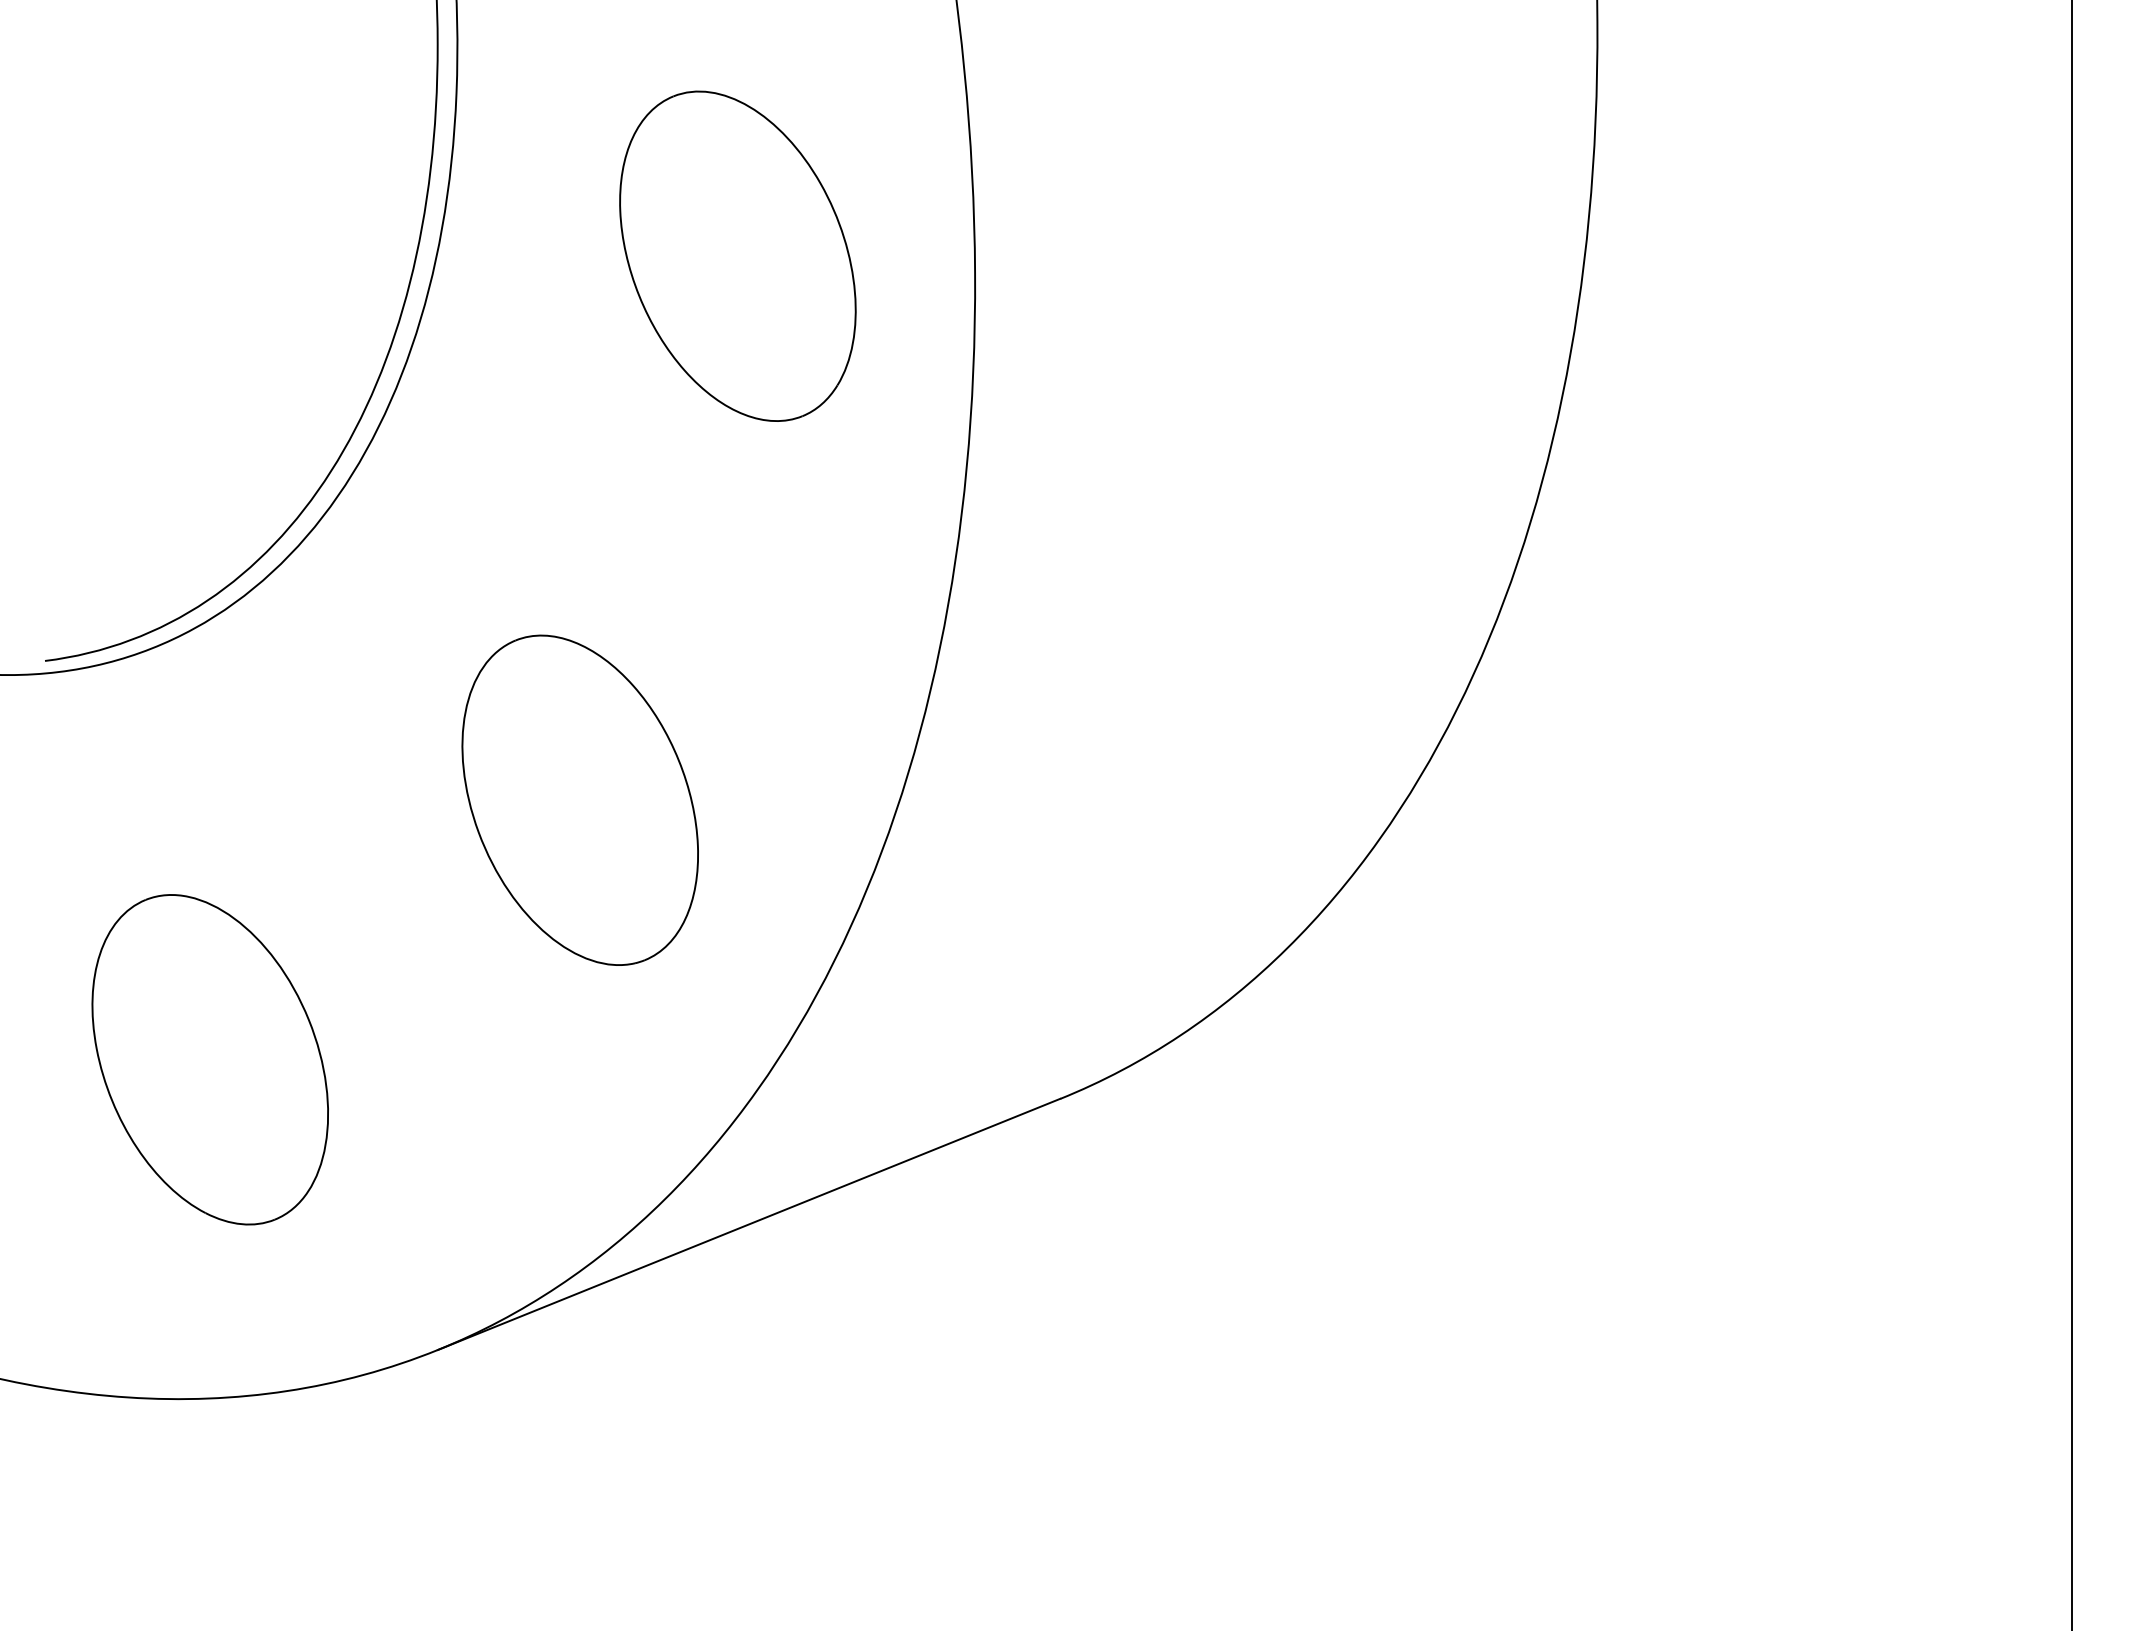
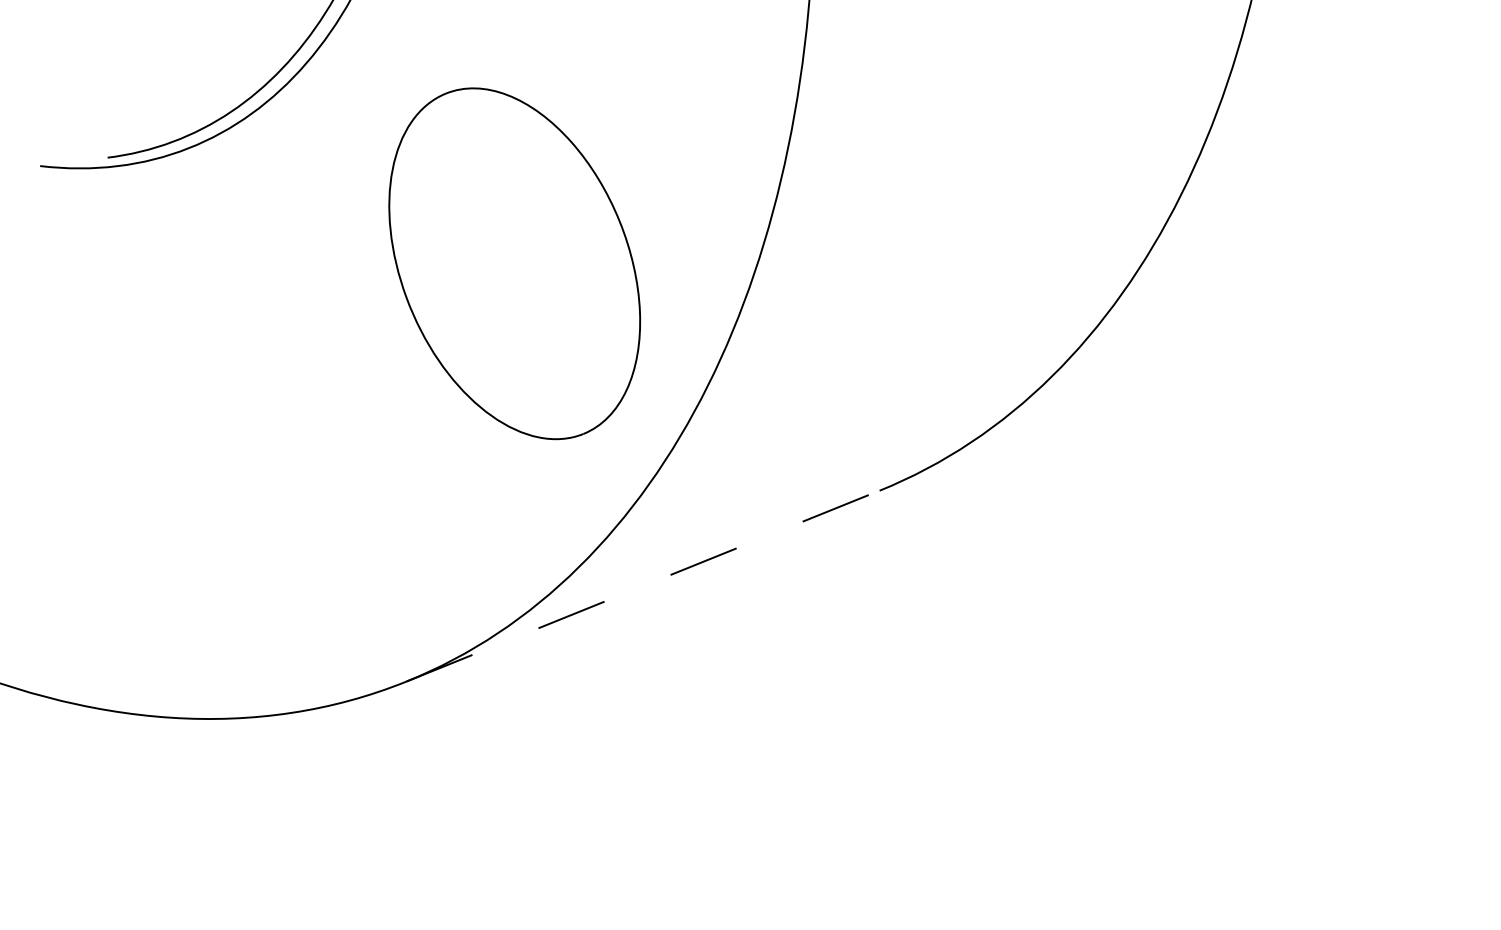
part: (579, 799) -> (514, 263), size x1.4
part: (209, 1059) -> (232, 460), removed
line: (749, 1224) -> (643, 586), solid -> dashed

